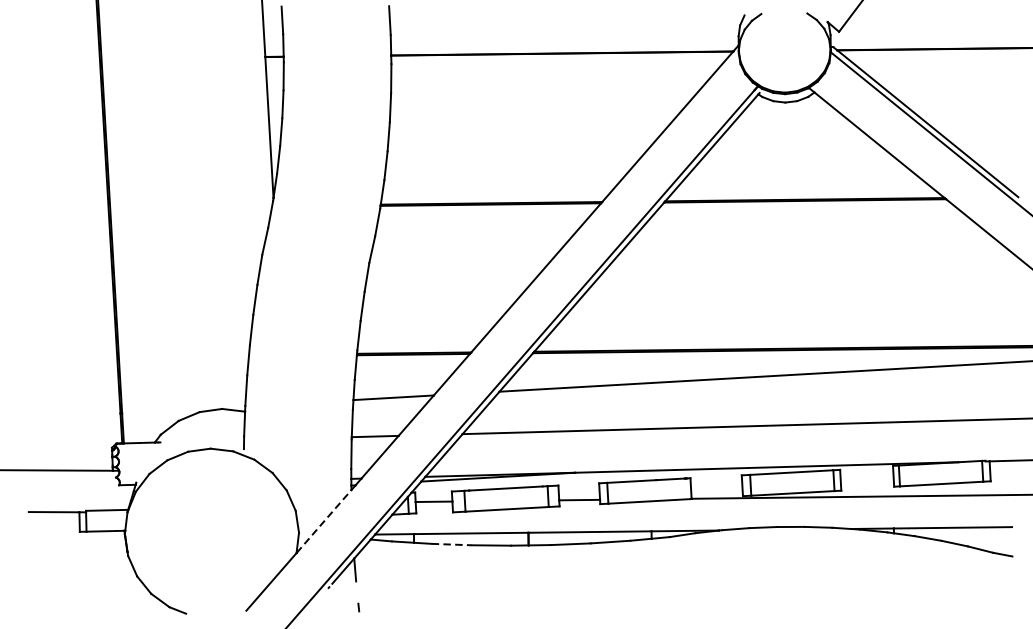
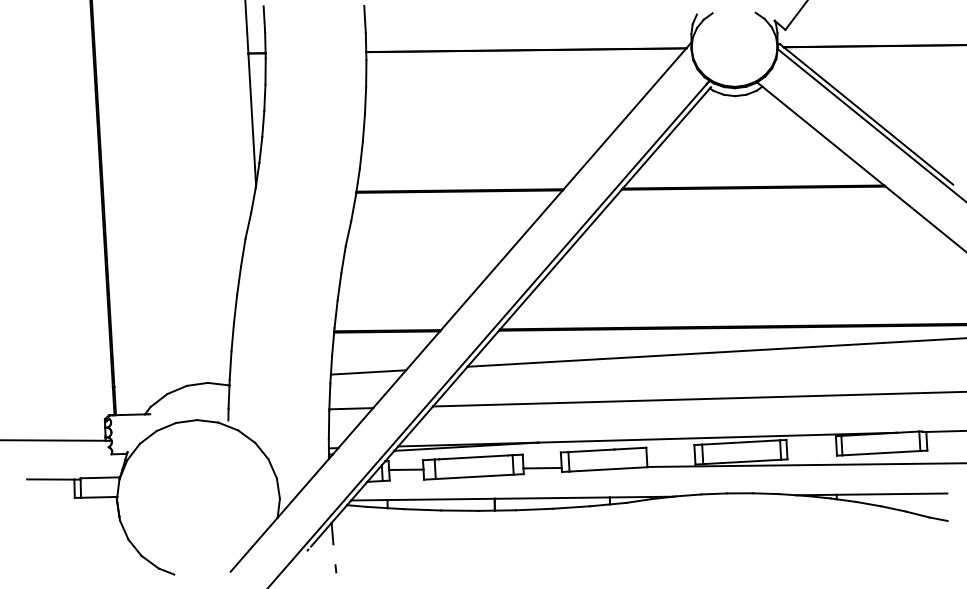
line: (324, 521) -> (303, 488), dashed -> solid
line: (451, 544) -> (422, 509), dashed -> solid

